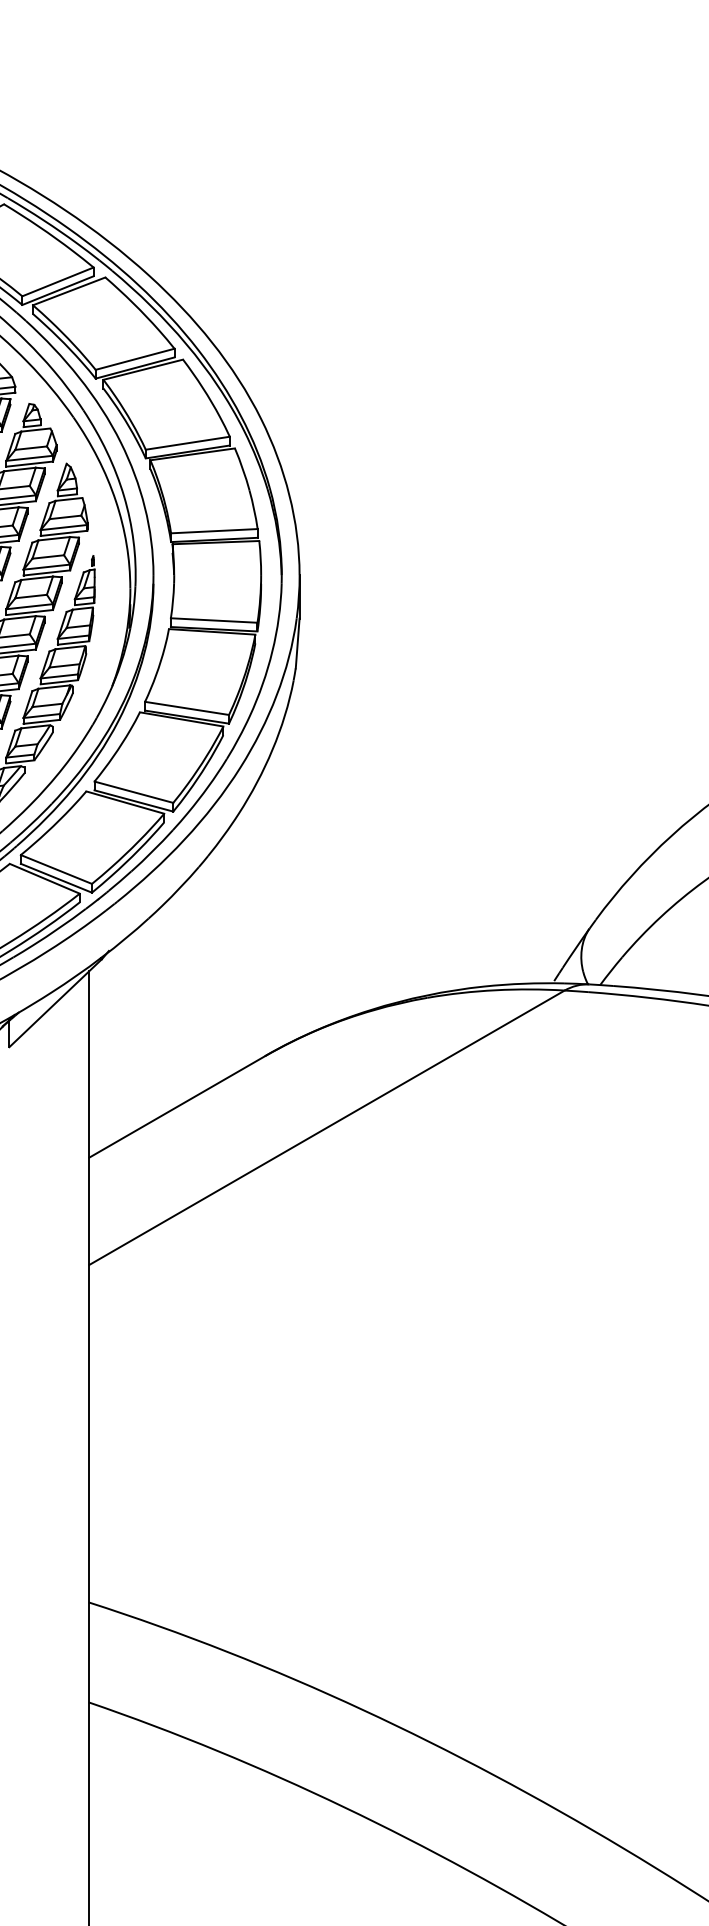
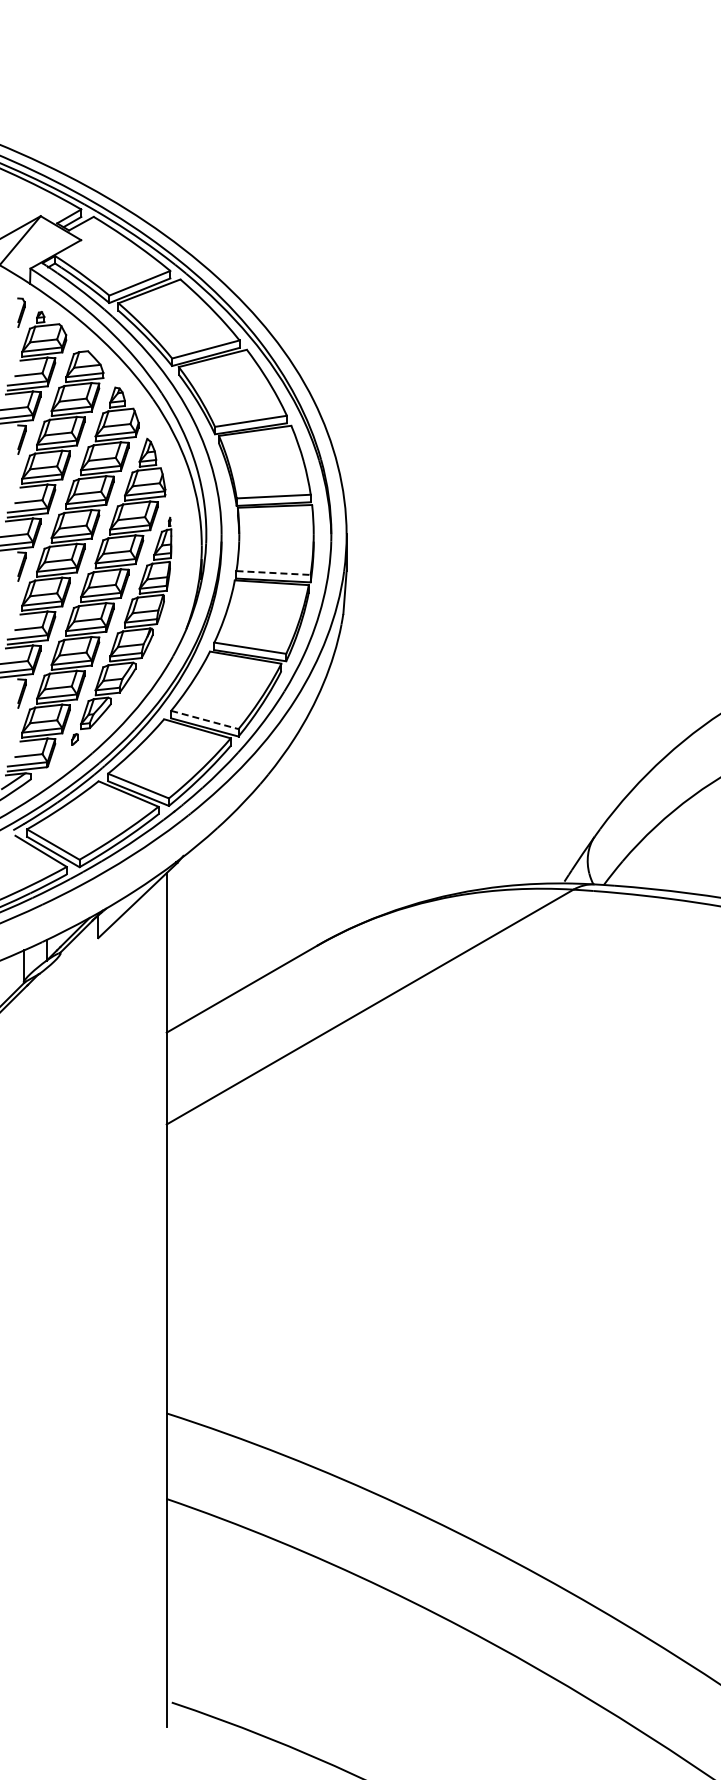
line: (215, 621) -> (274, 573), solid -> dashed
line: (133, 791) -> (204, 719), solid -> dashed

